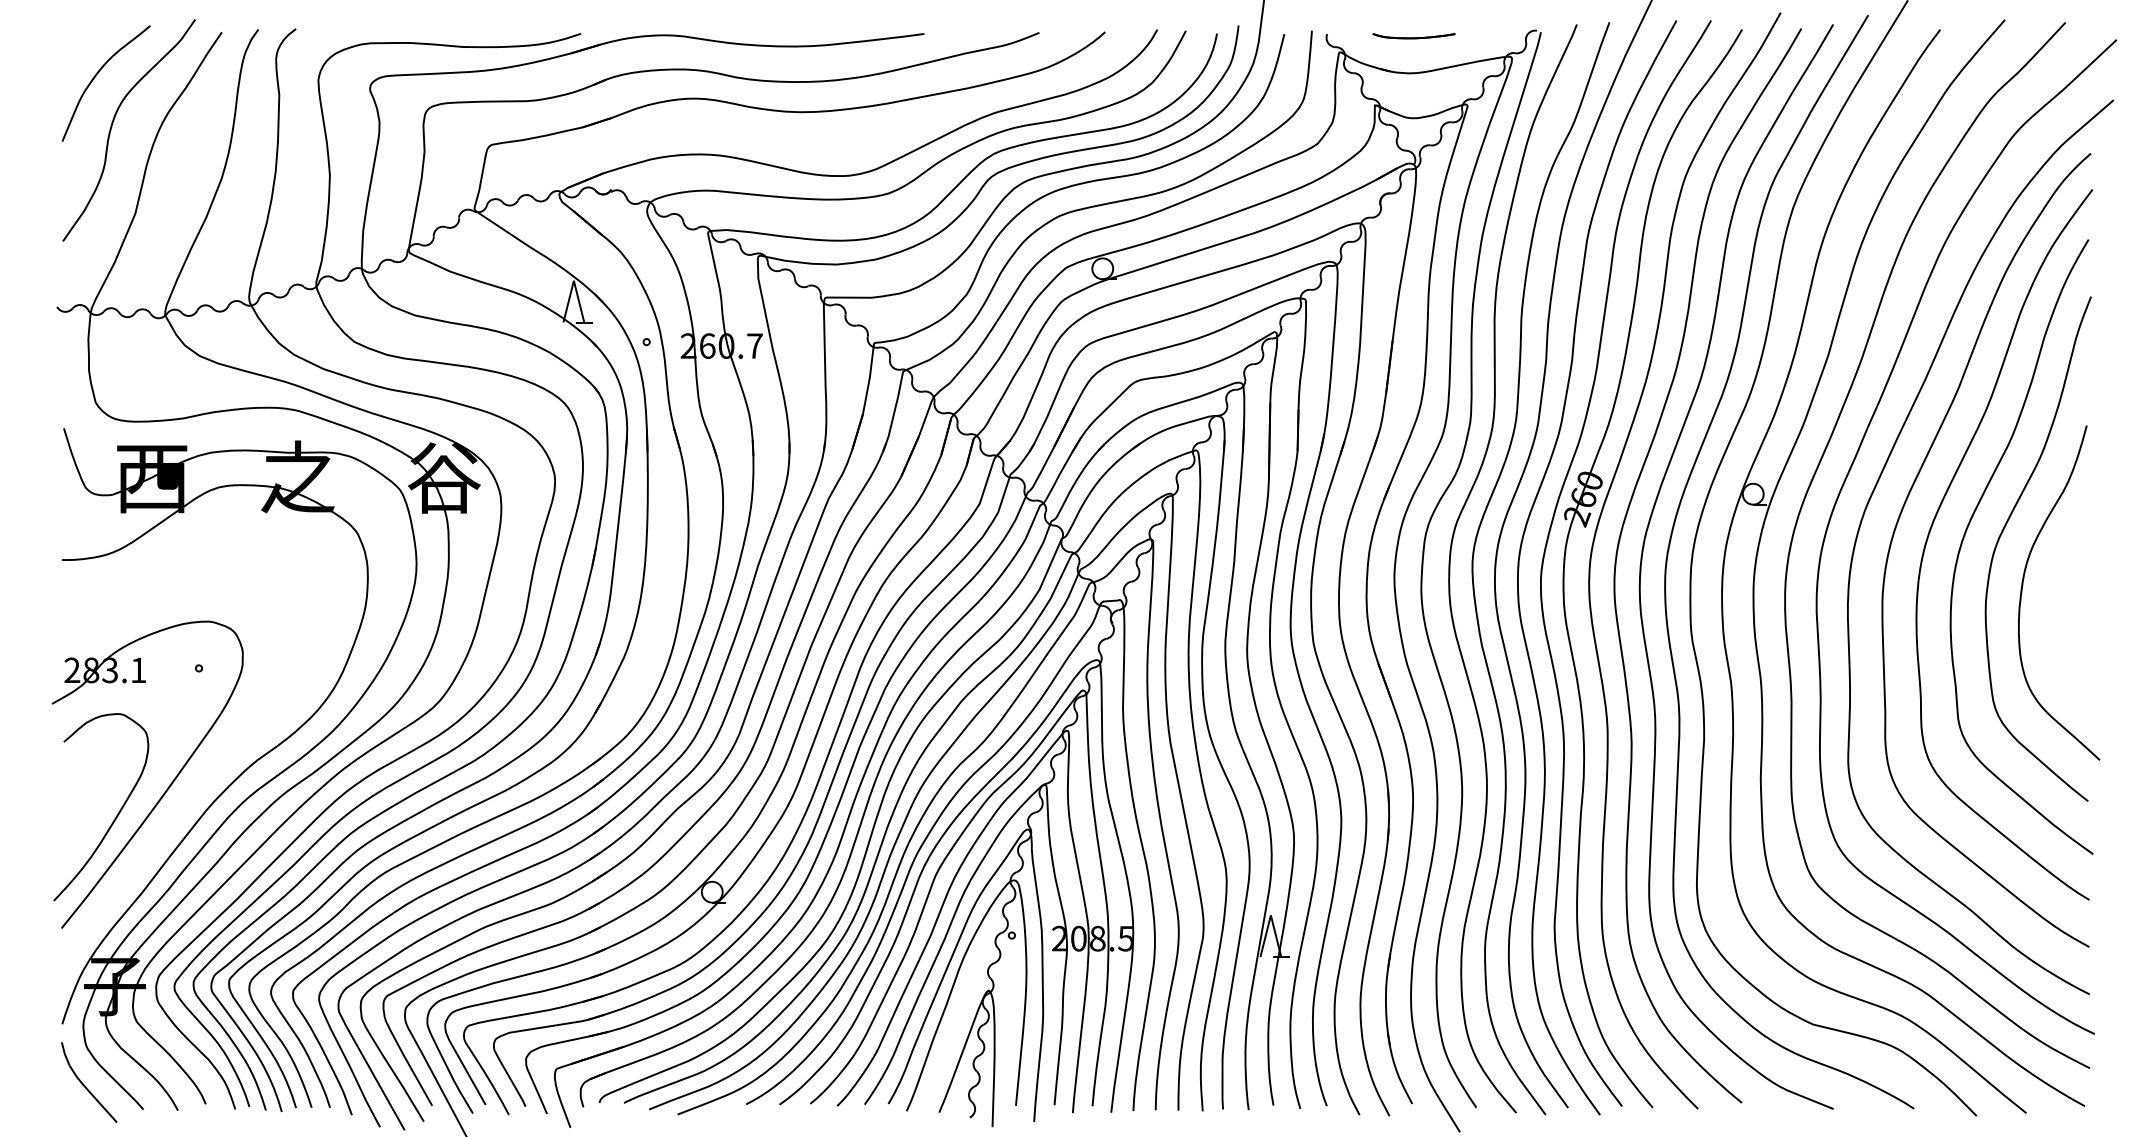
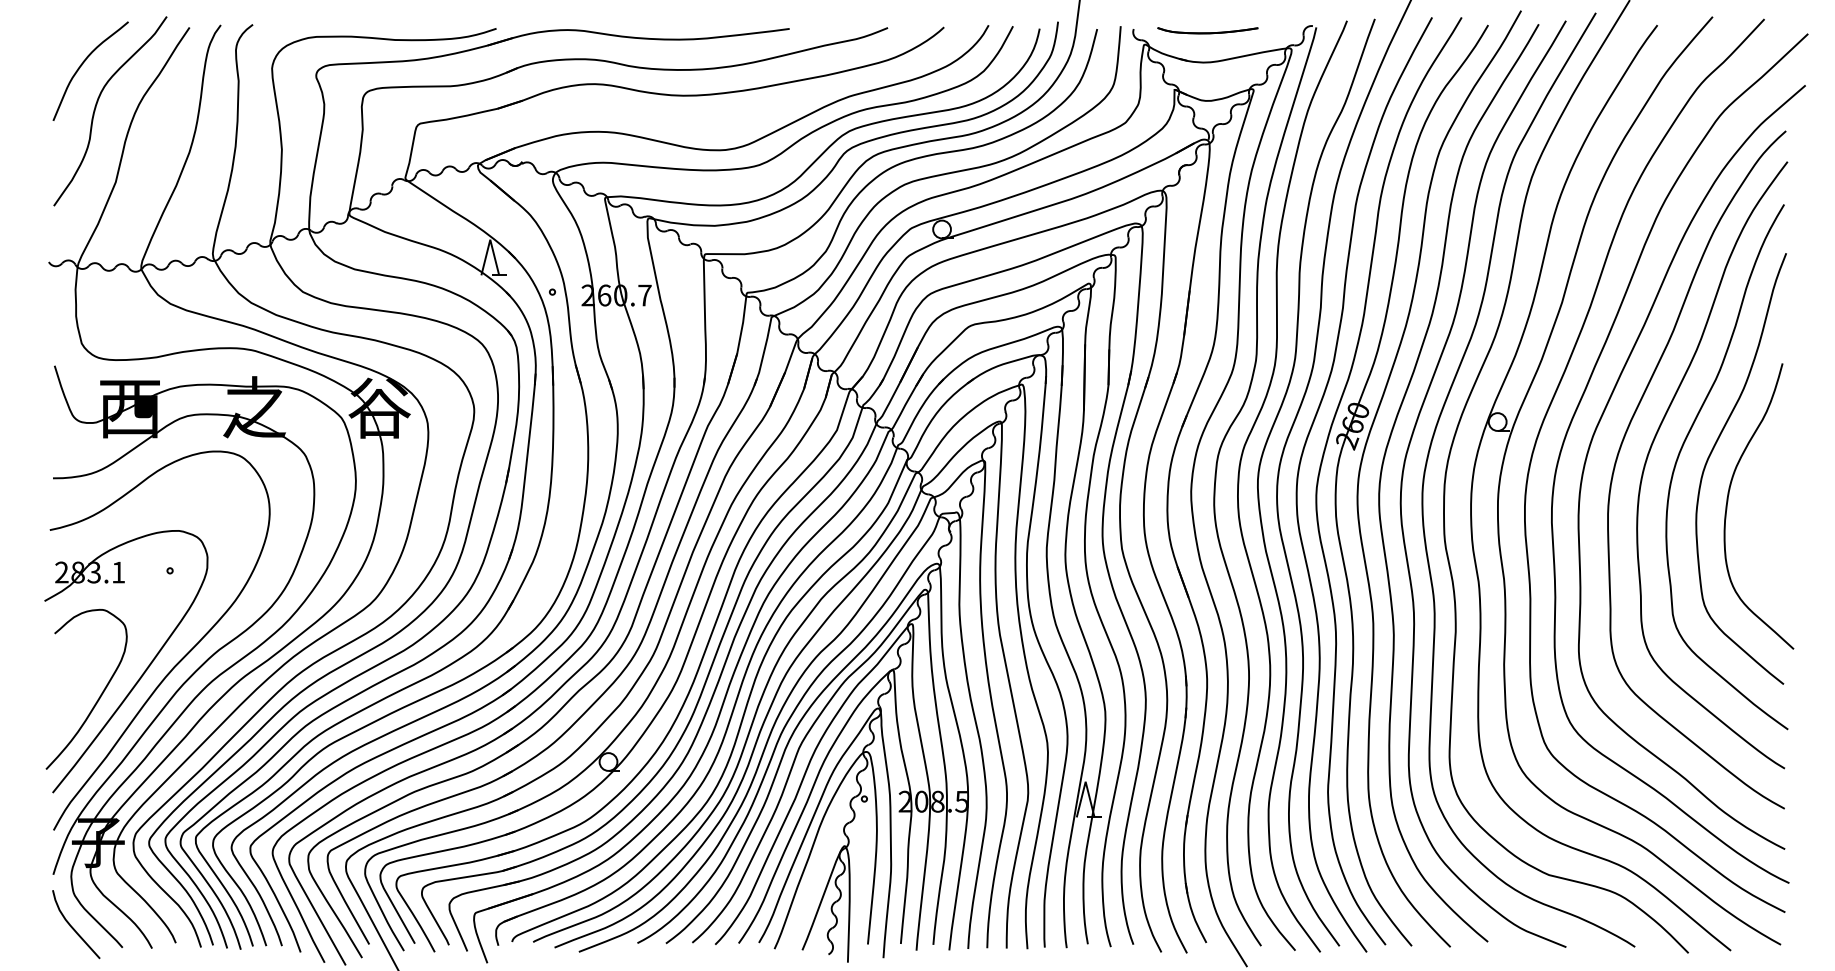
part: (1413, 35) -> (1207, 30), size x1.43
curve: (210, 773) -> (179, 660), added

